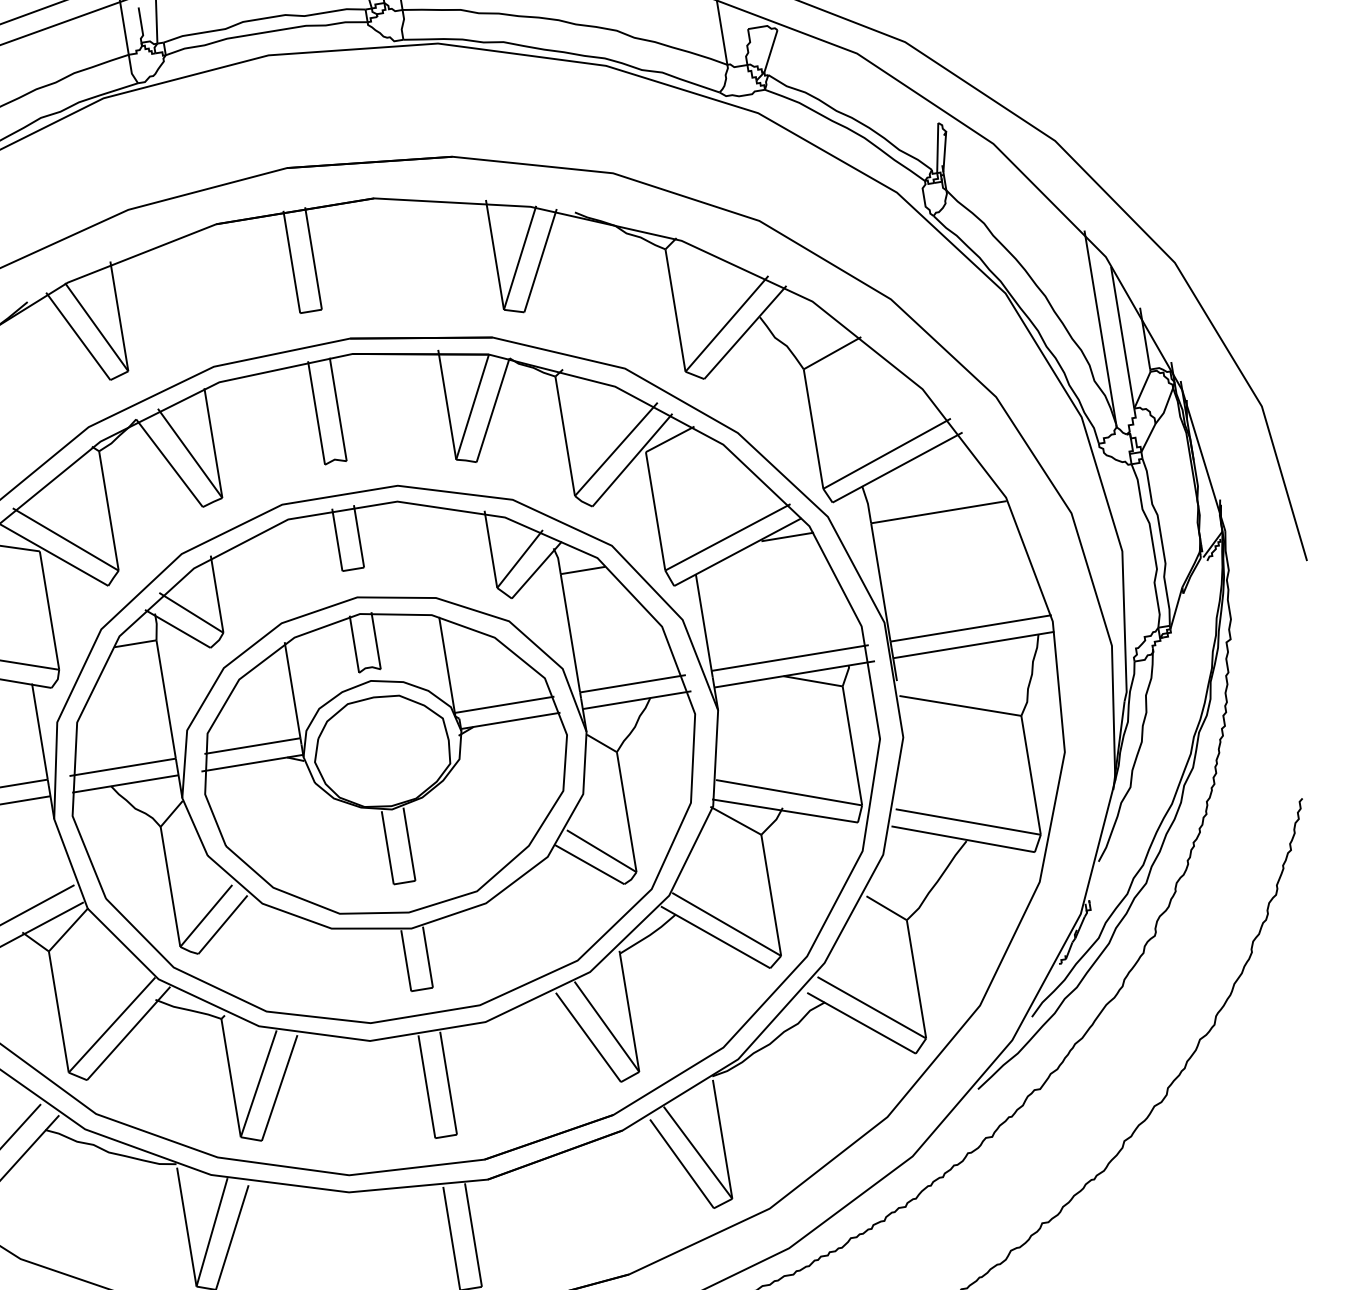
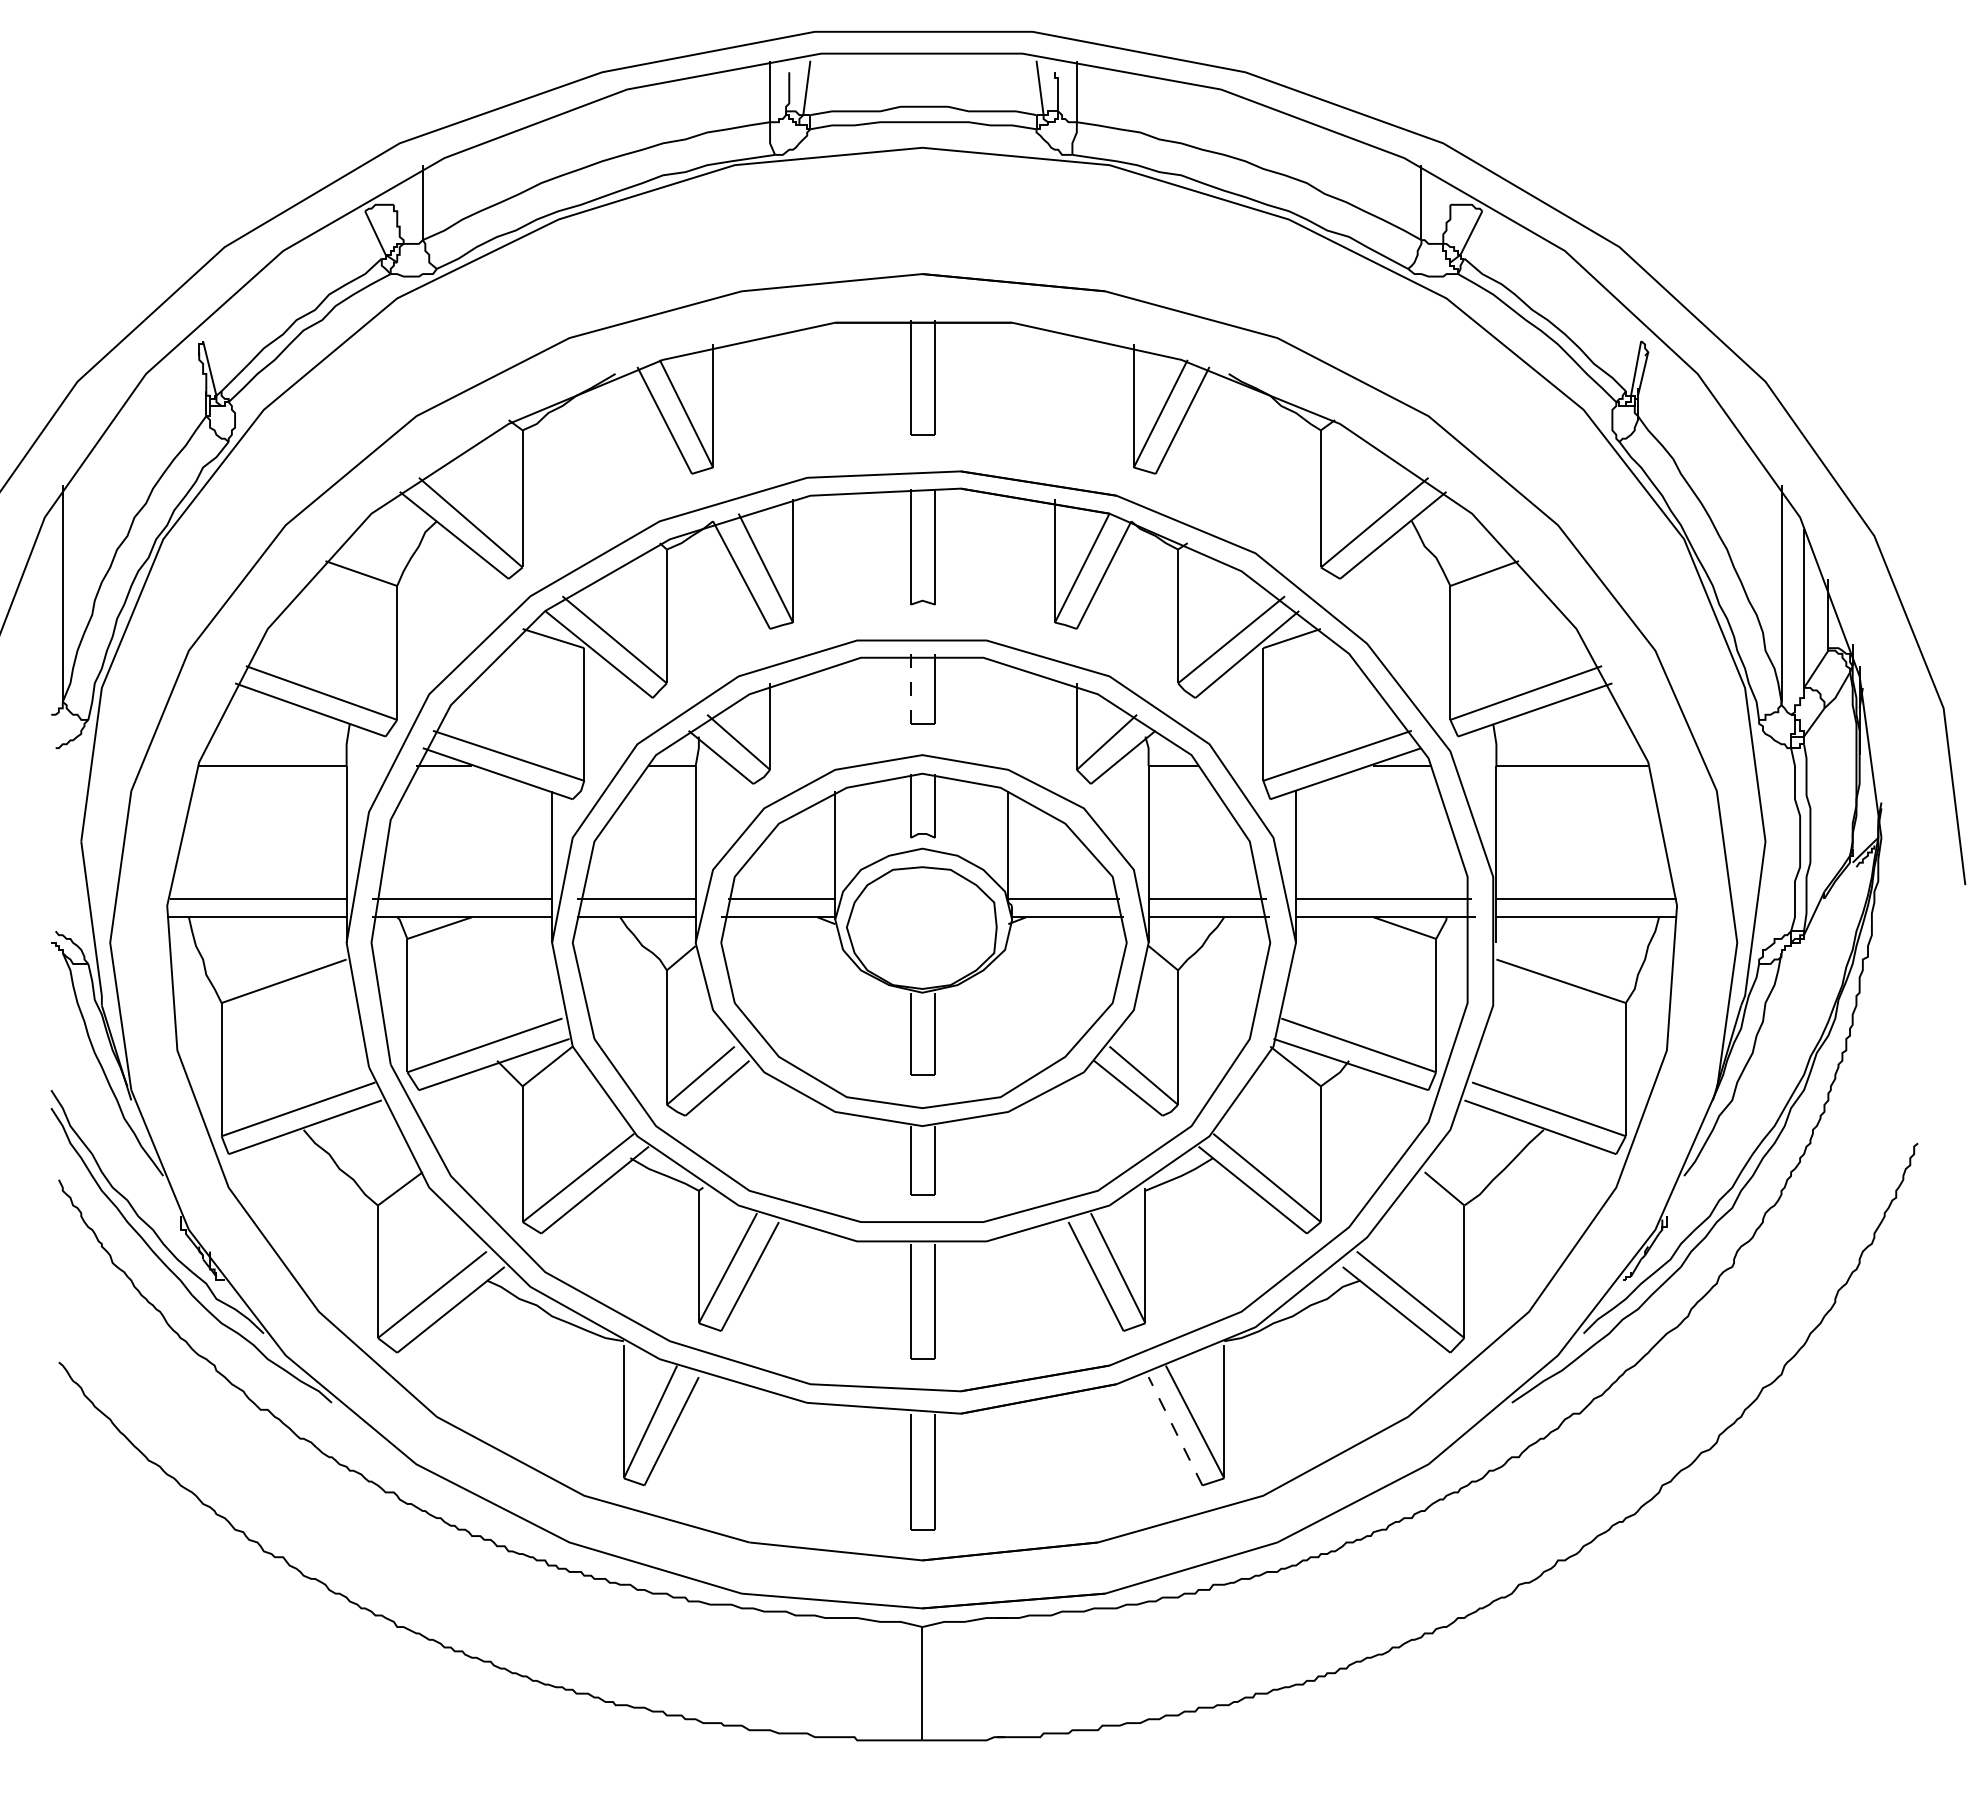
line: (336, 539) -> (910, 688), solid -> dashed
line: (681, 1163) -> (1175, 1430), solid -> dashed

